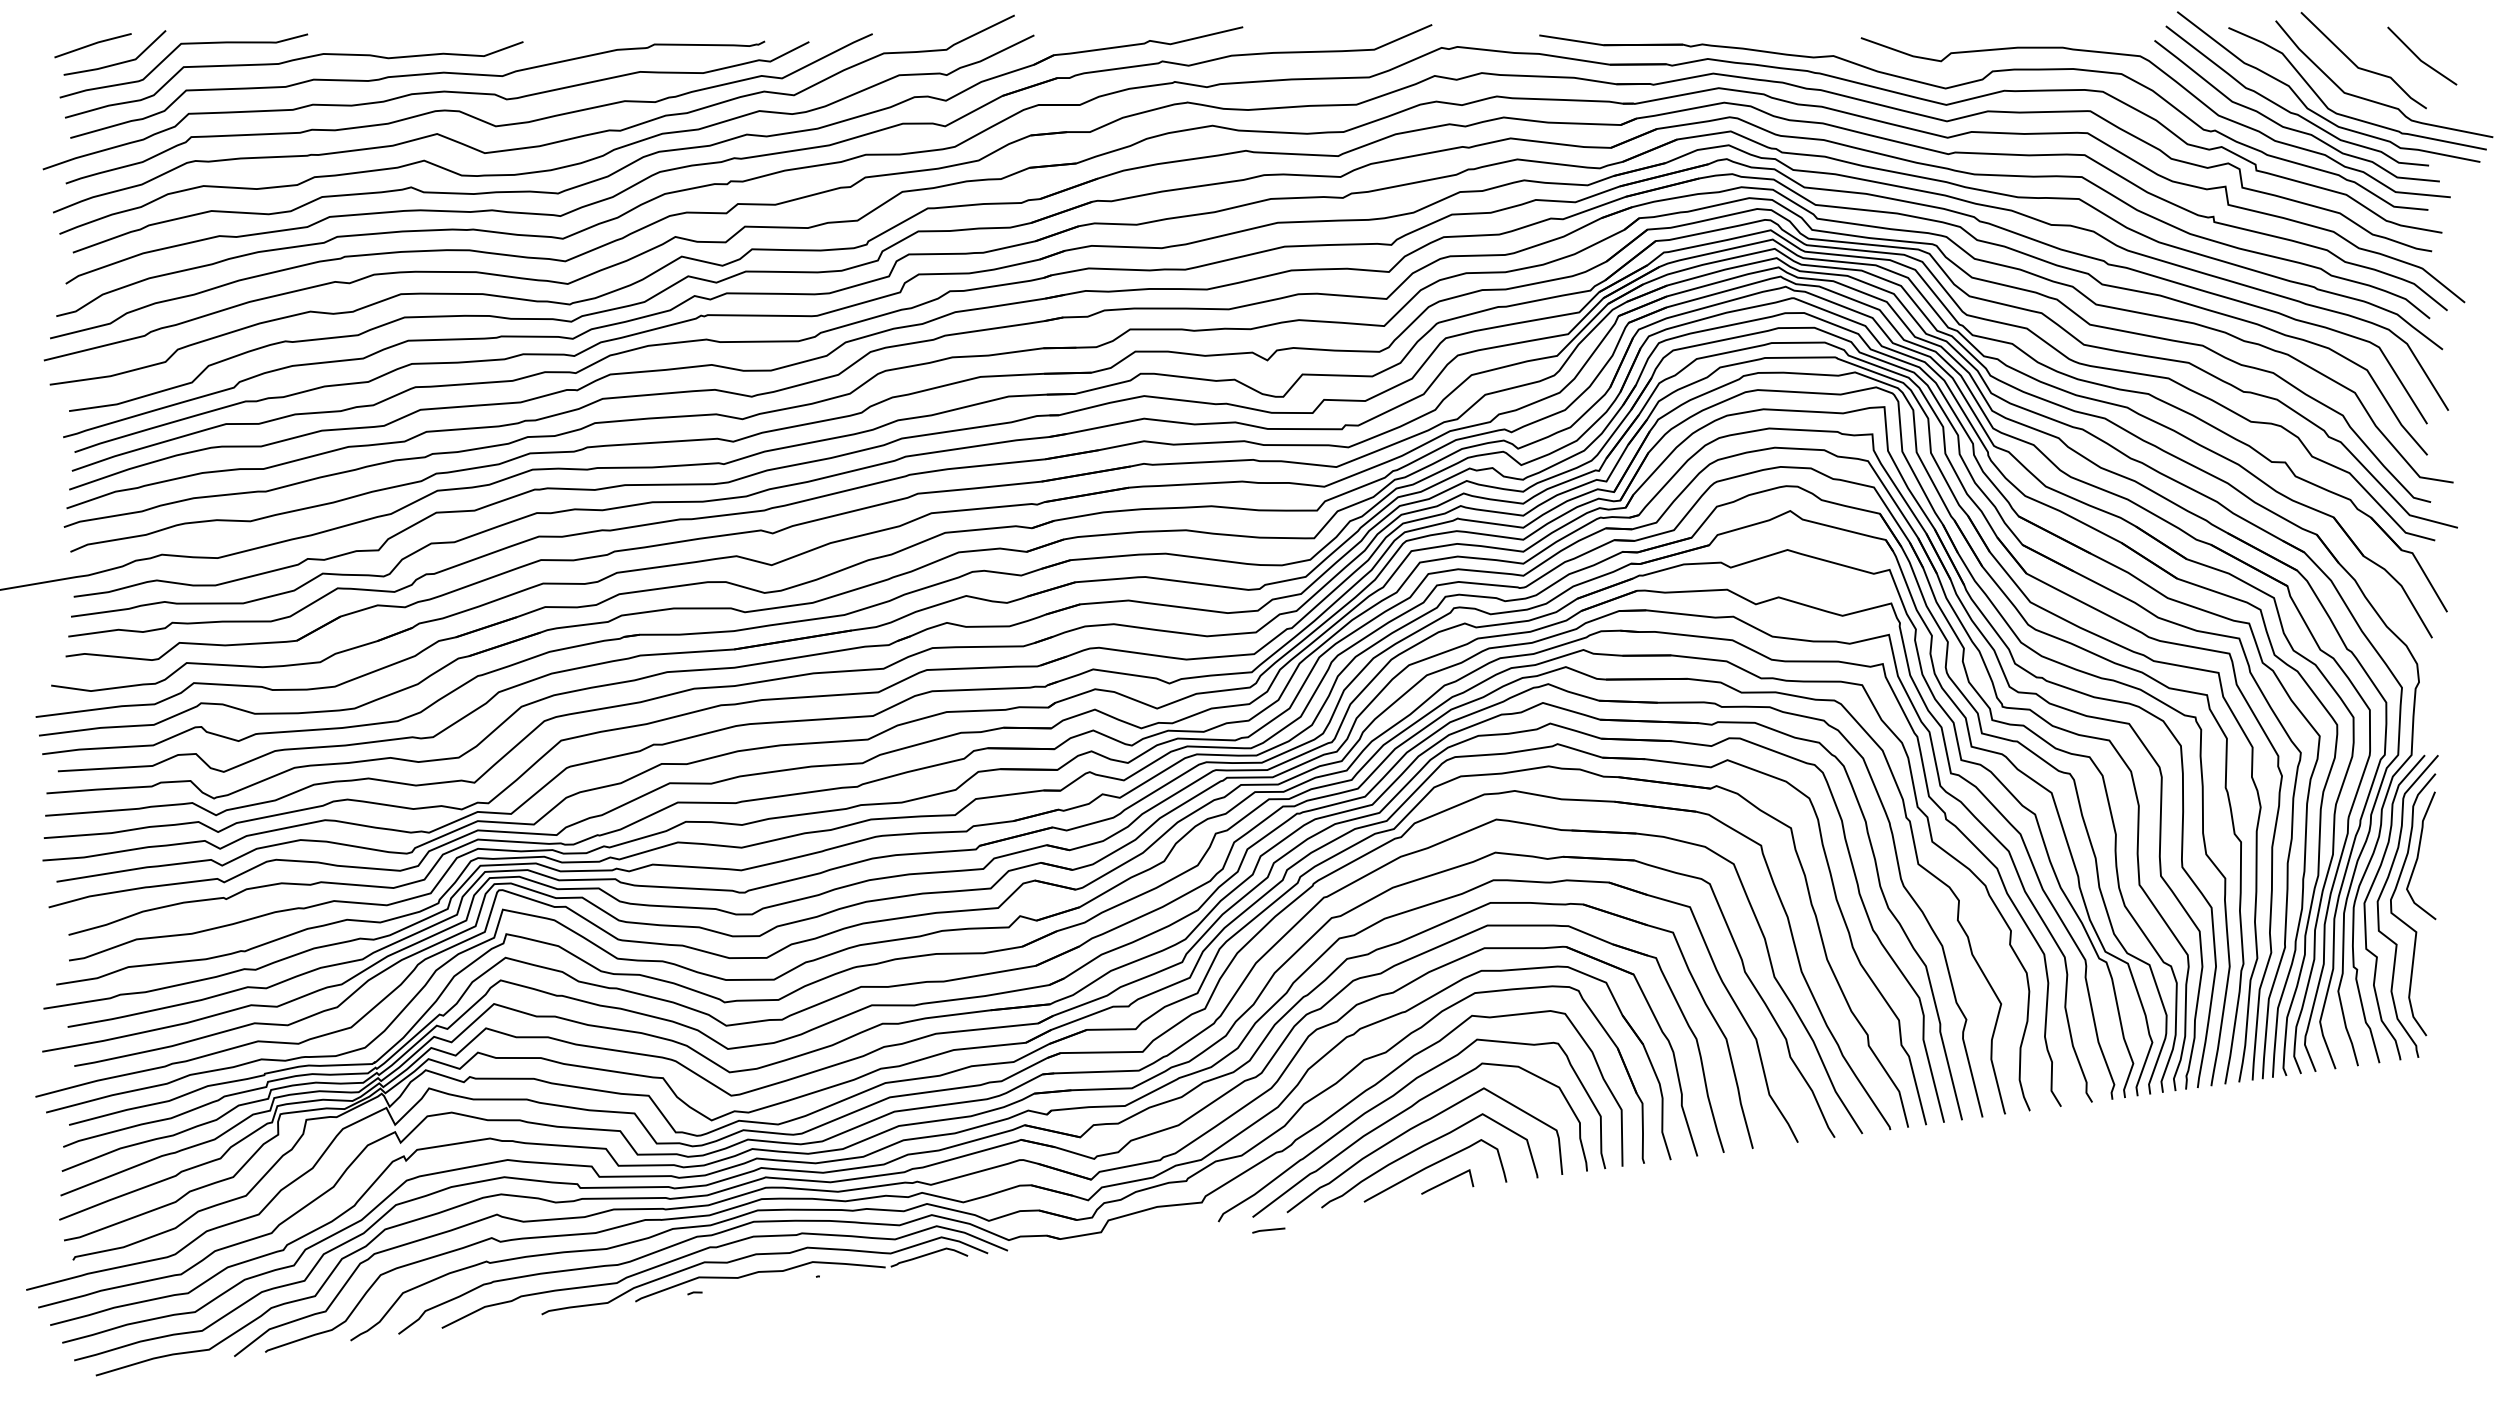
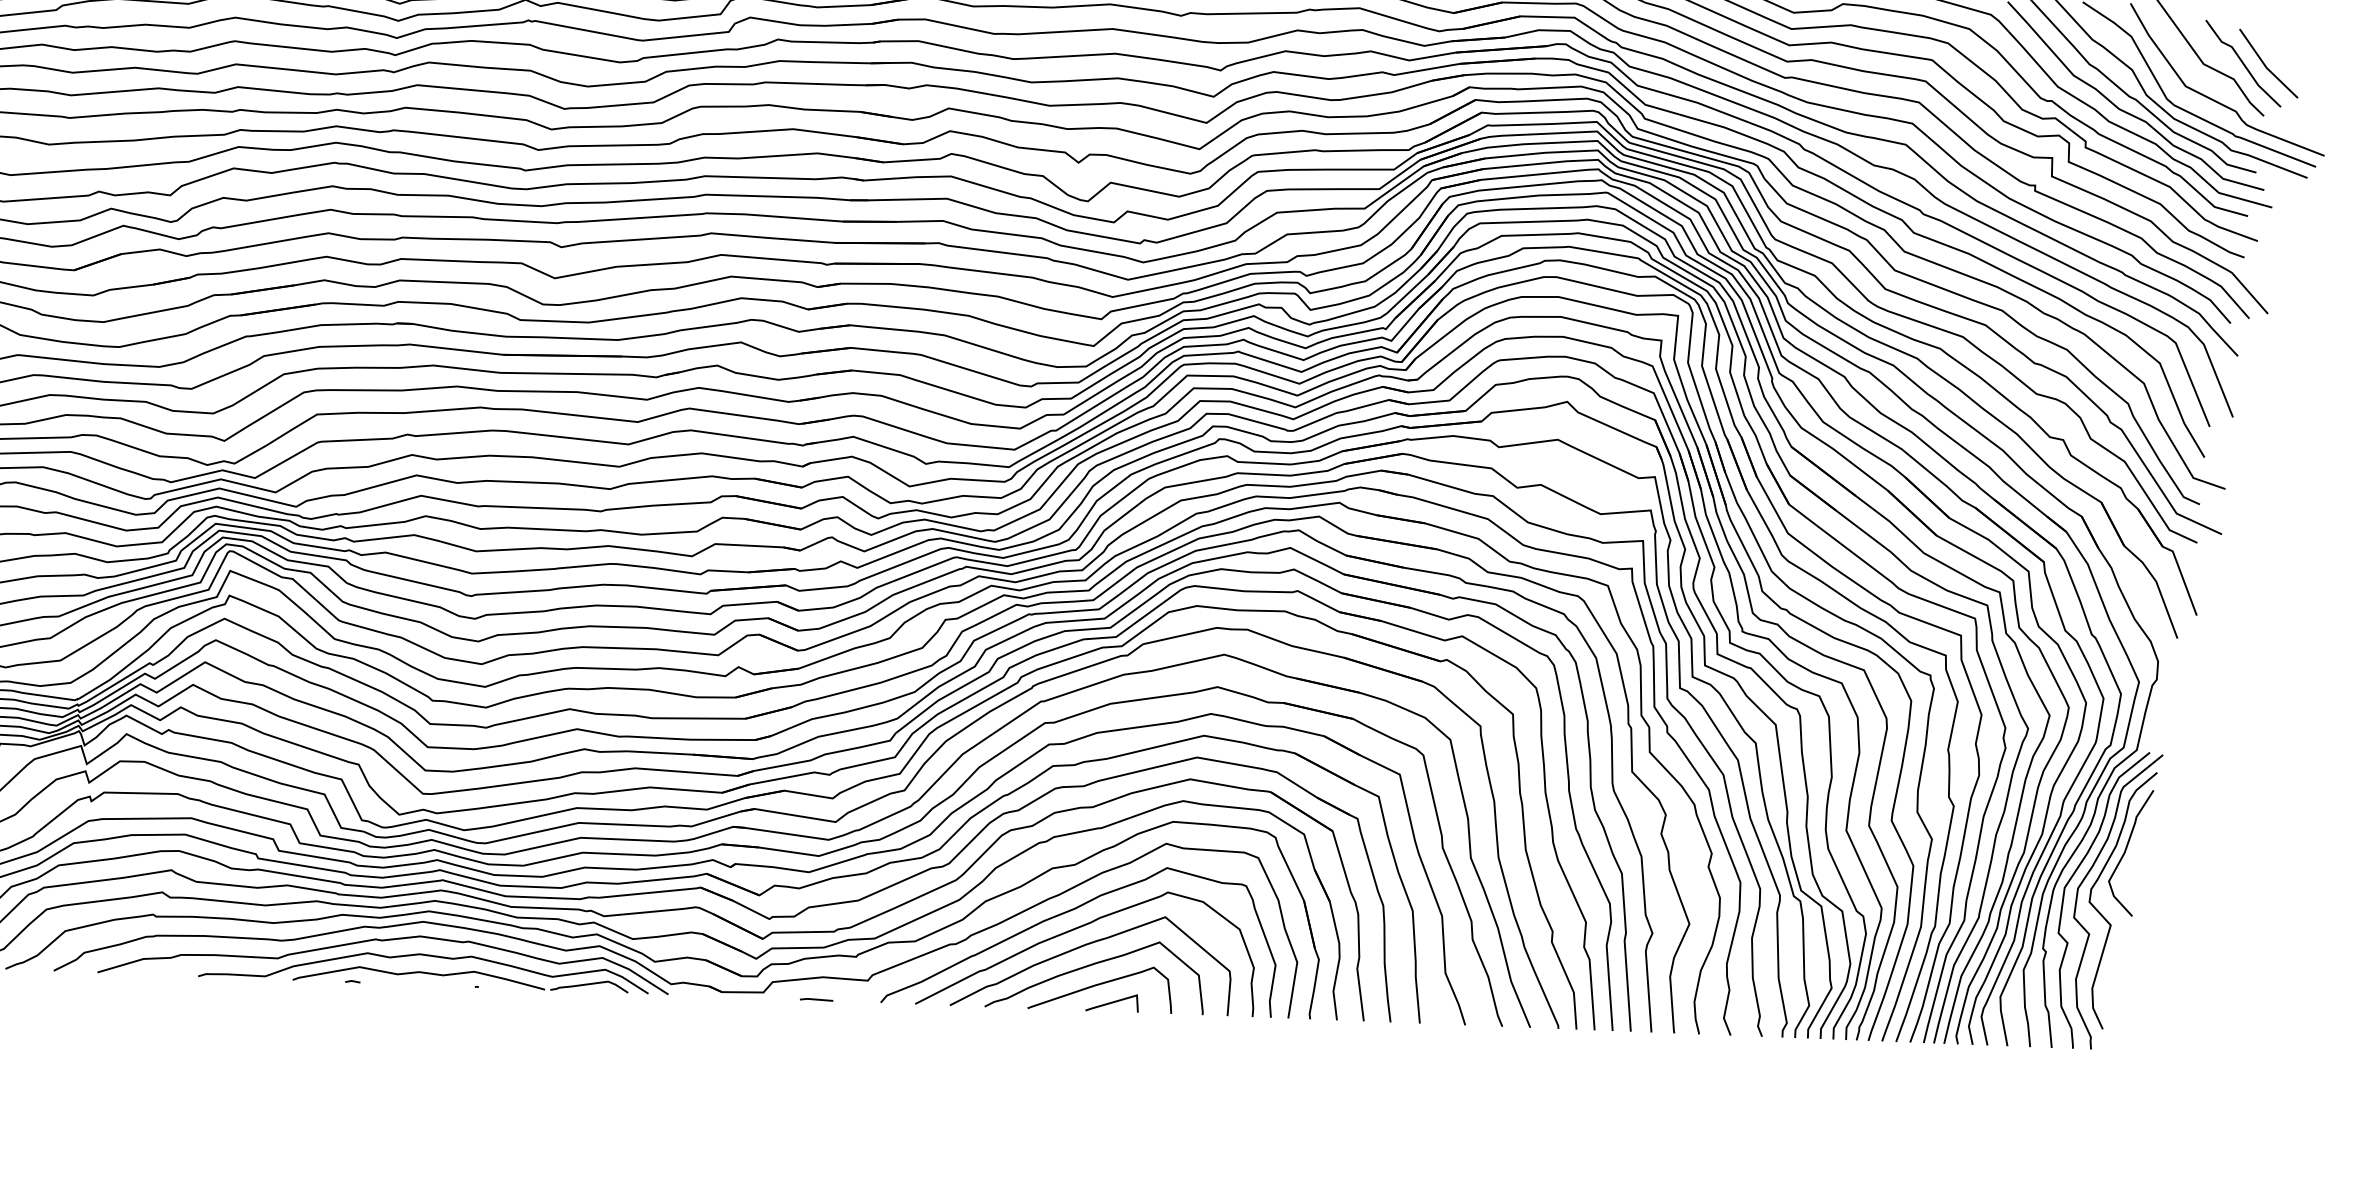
line: (2397, 60) -> (2243, 63), added
line: (1268, 1230) -> (816, 1000), moved

